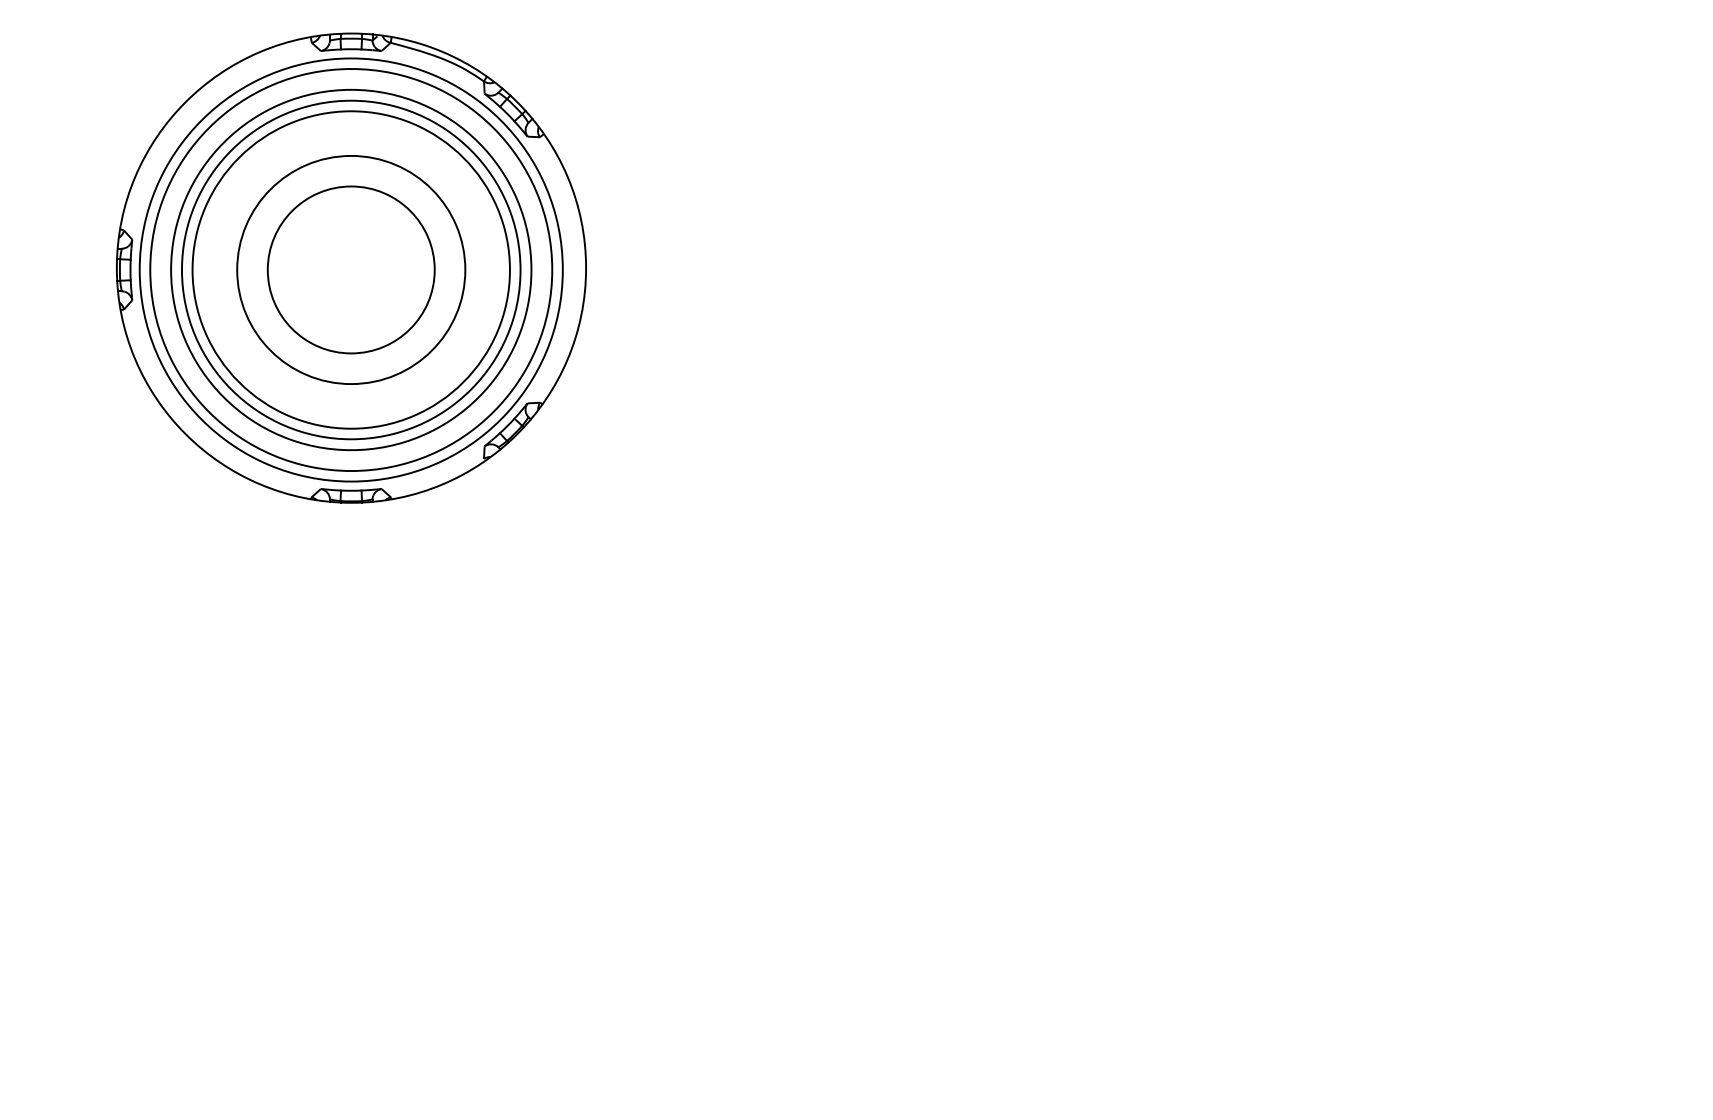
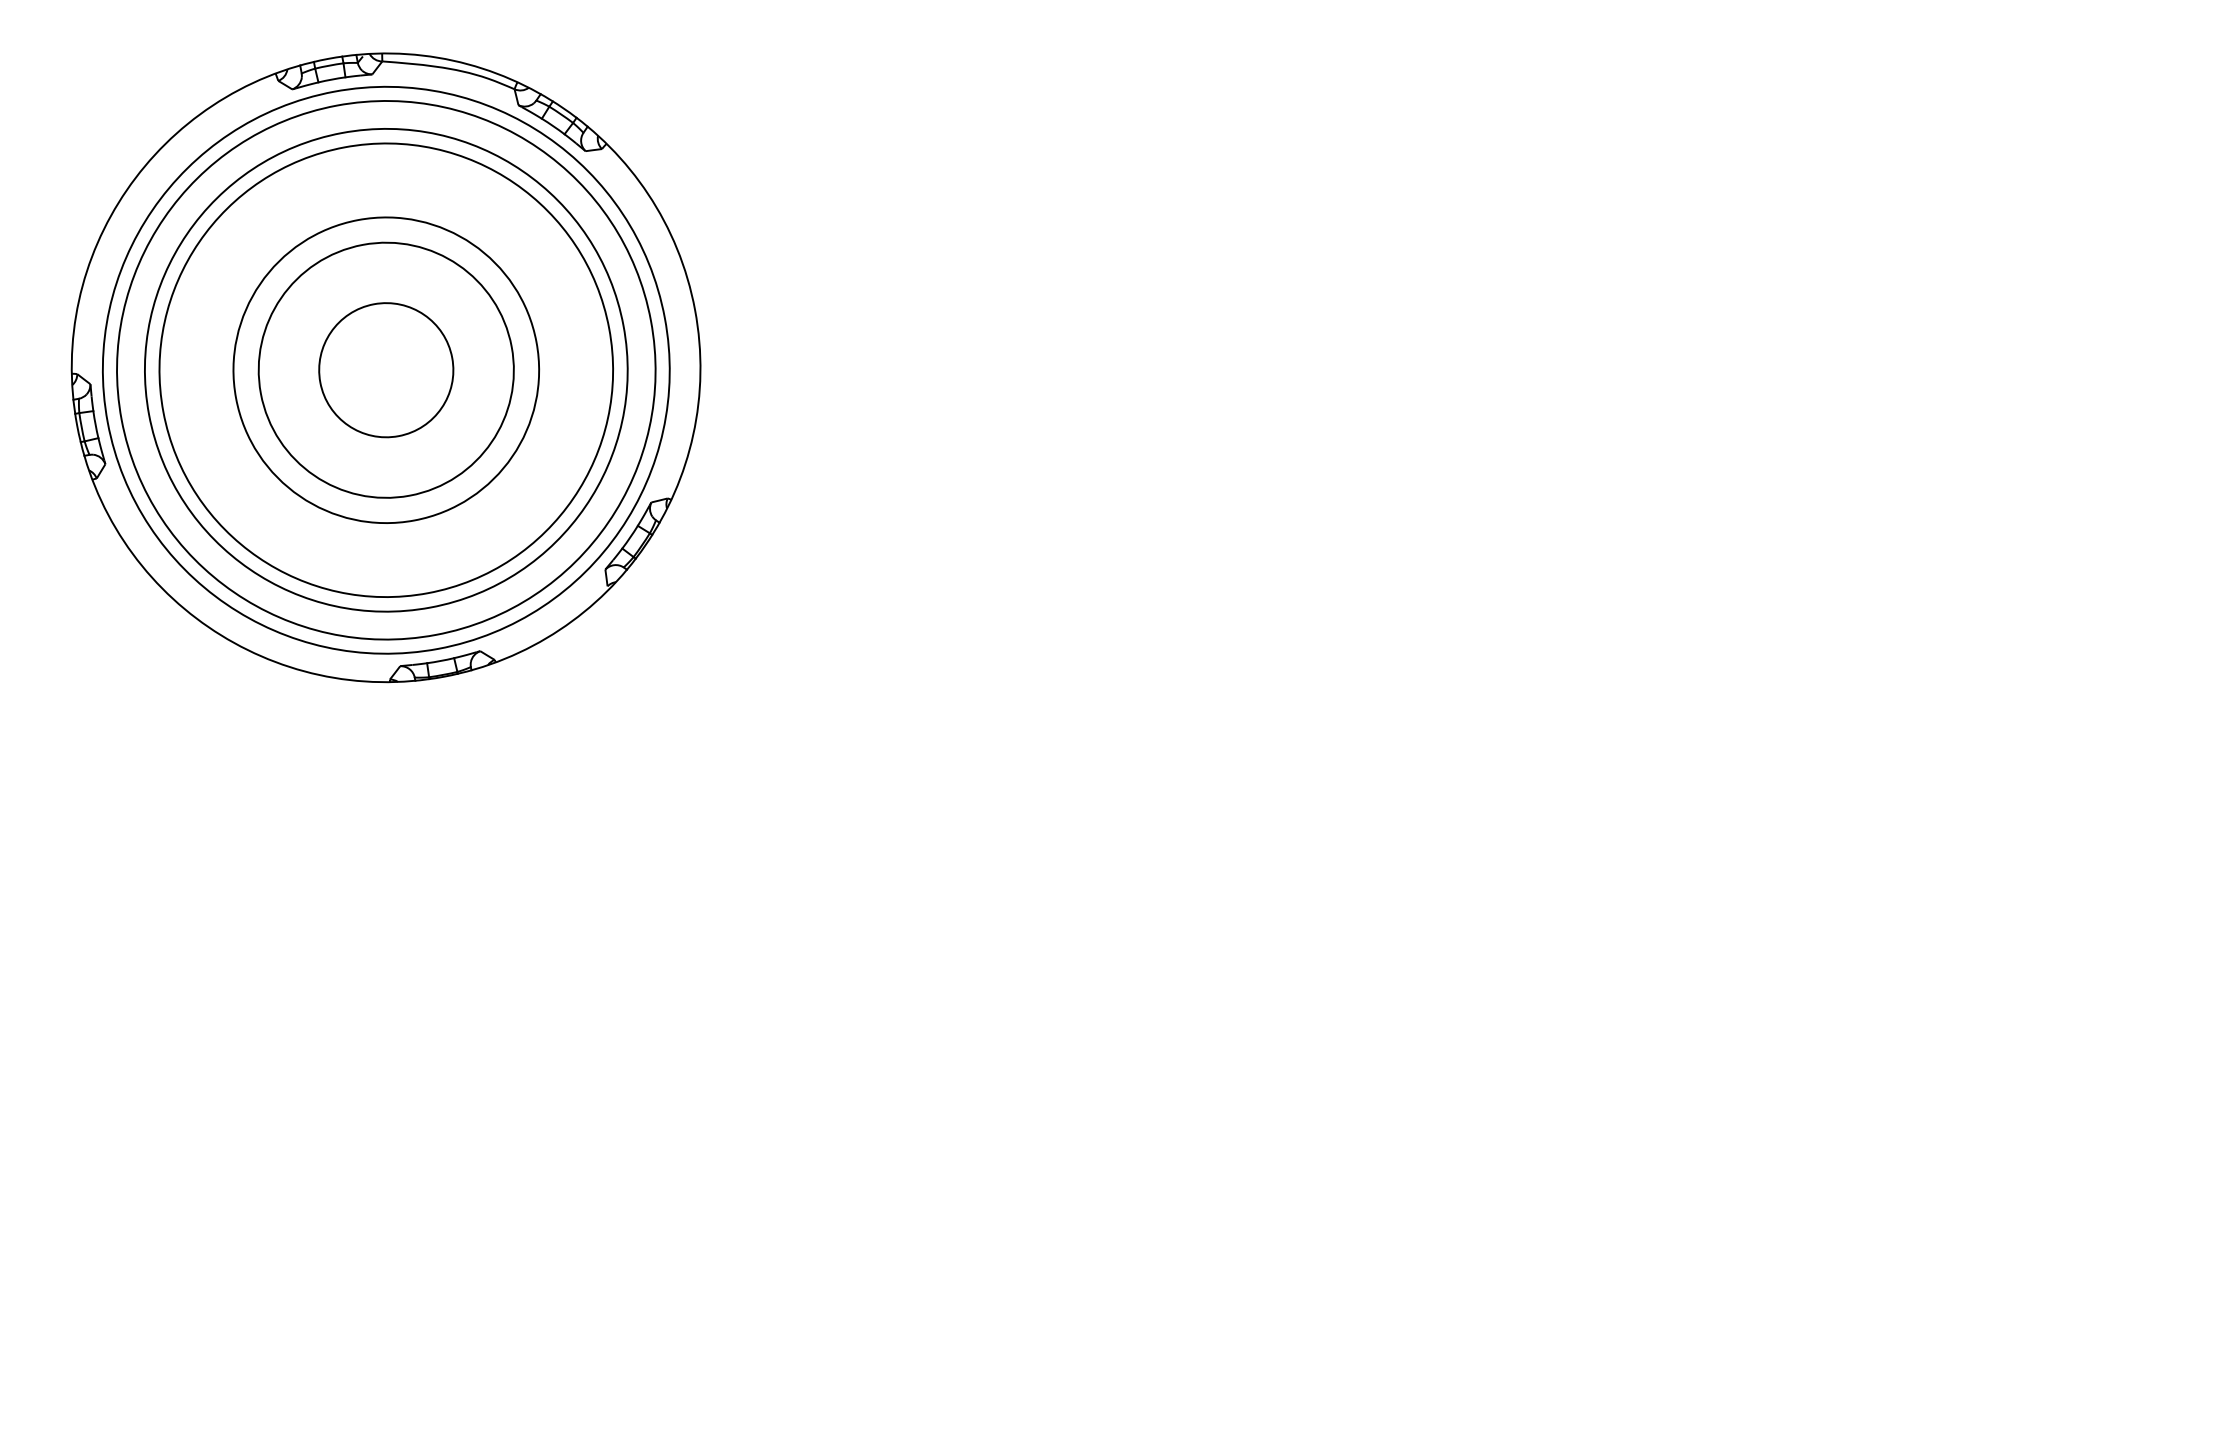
circle: (350, 269) -> (385, 369), size x0.6
circle: (350, 269) -> (385, 369), size x0.6

